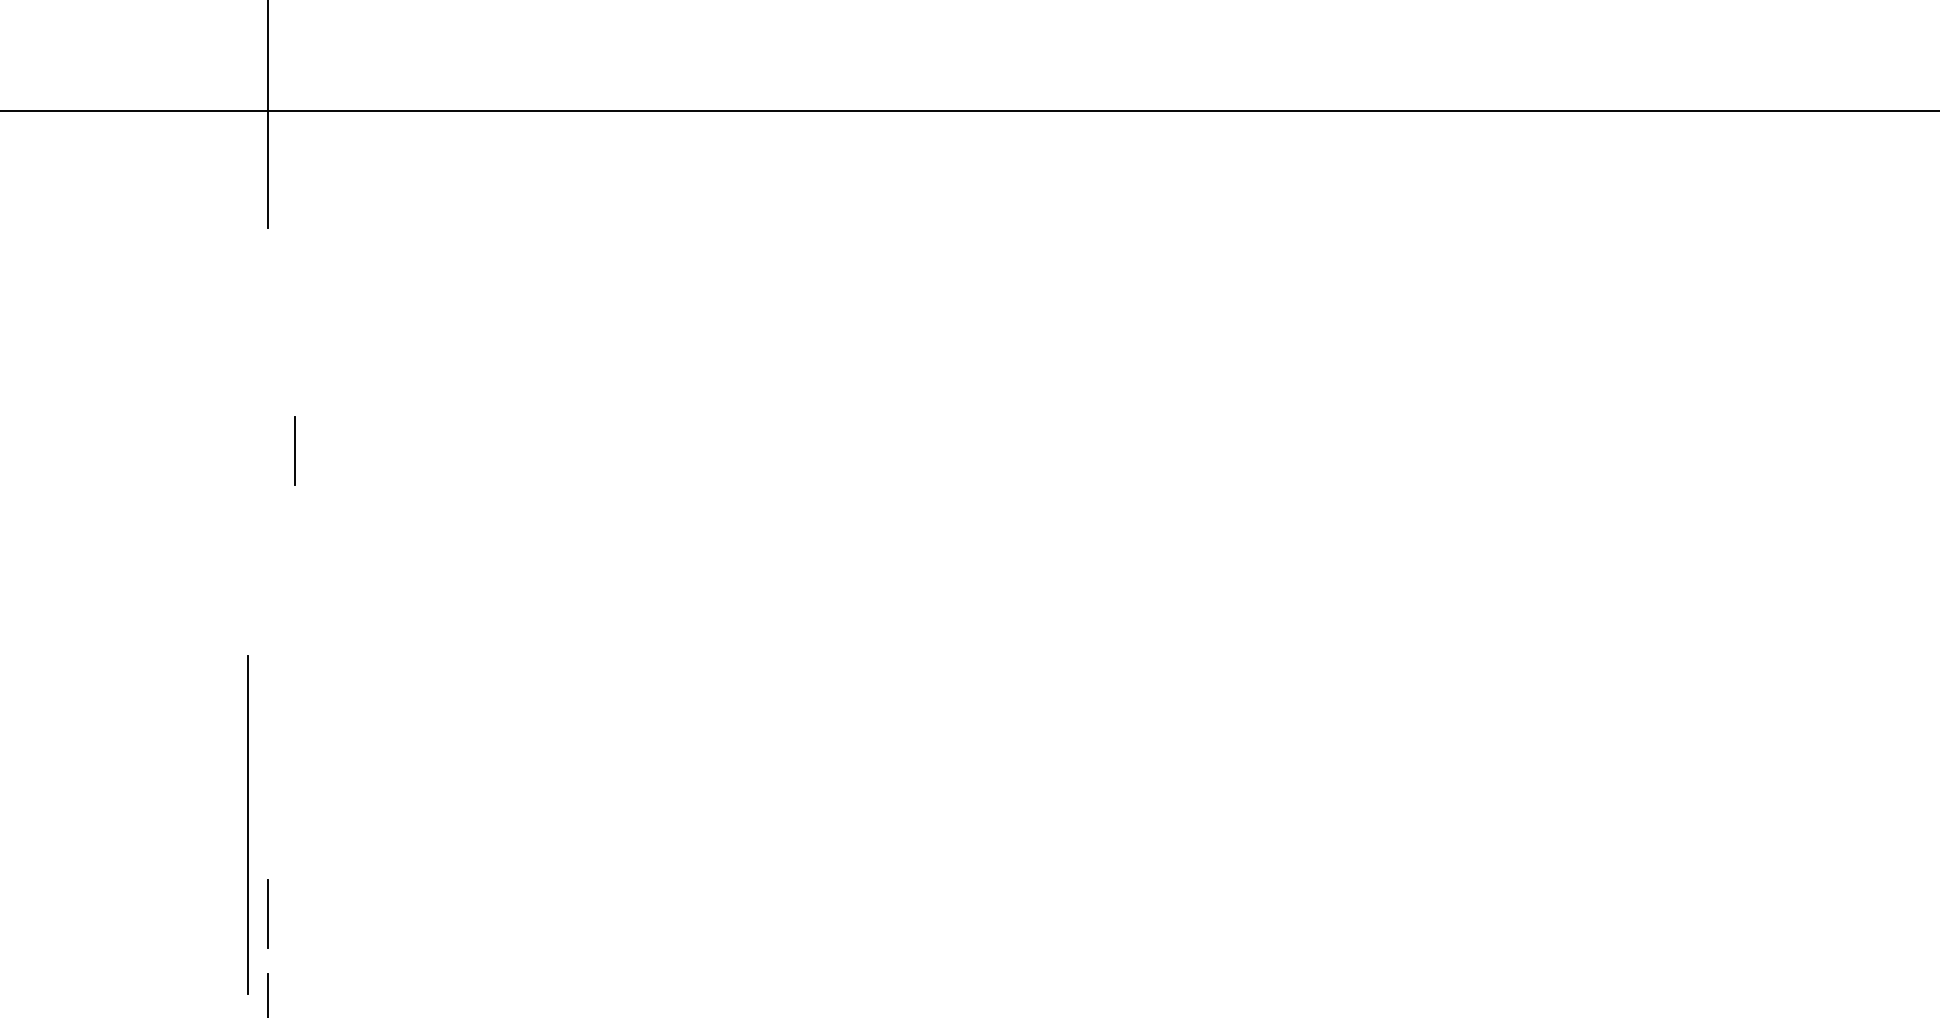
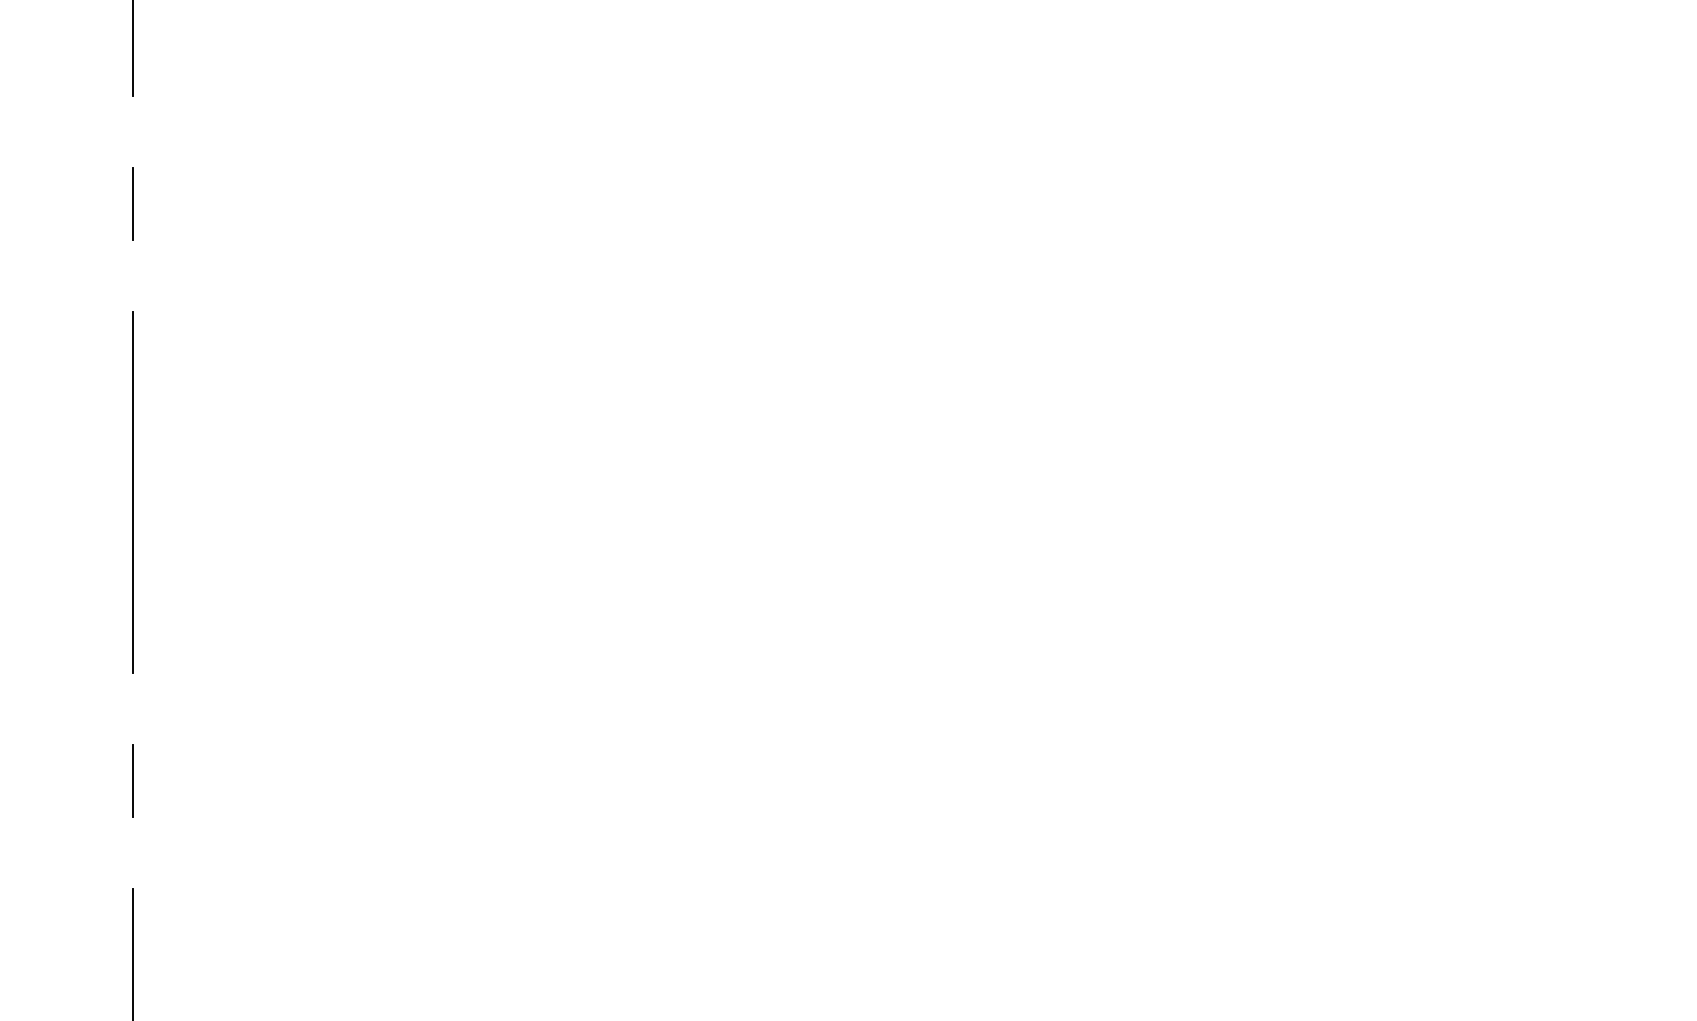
line: (294, 450) -> (133, 203), moved
line: (247, 824) -> (133, 492), moved
line: (267, 913) -> (133, 780), moved

